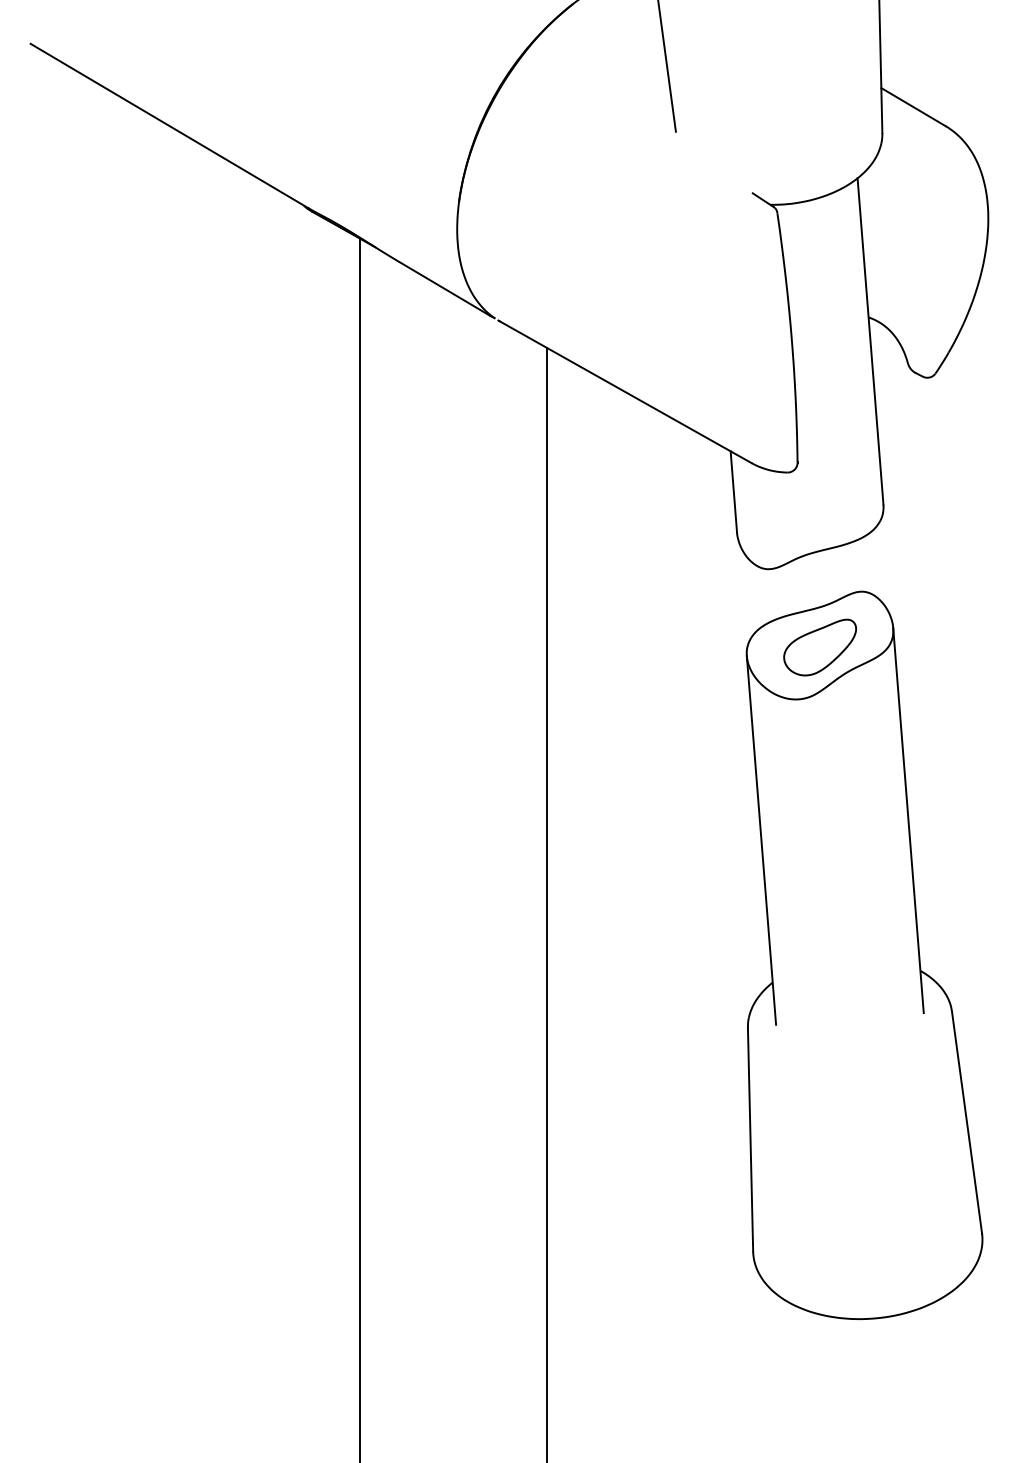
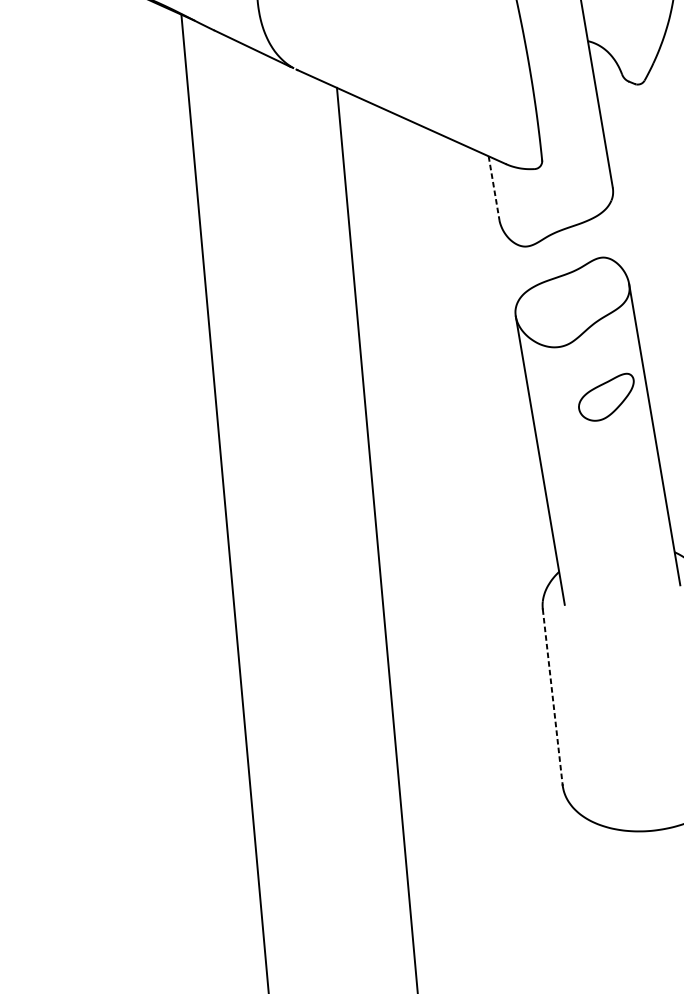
line: (733, 492) -> (493, 188), solid -> dashed
part: (819, 647) -> (606, 397), moved
line: (750, 1139) -> (552, 697), solid -> dashed

